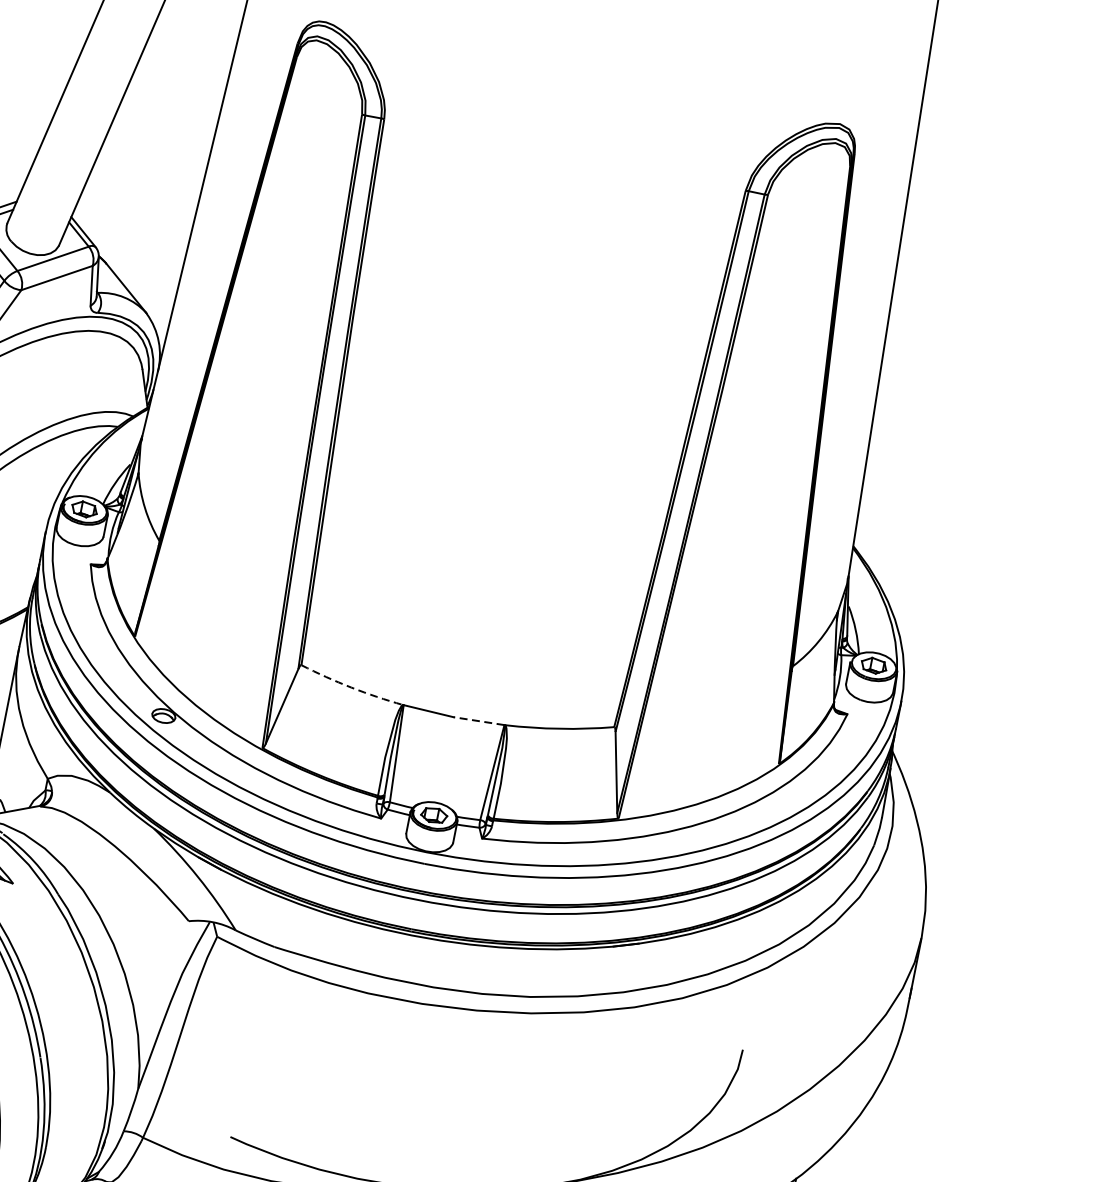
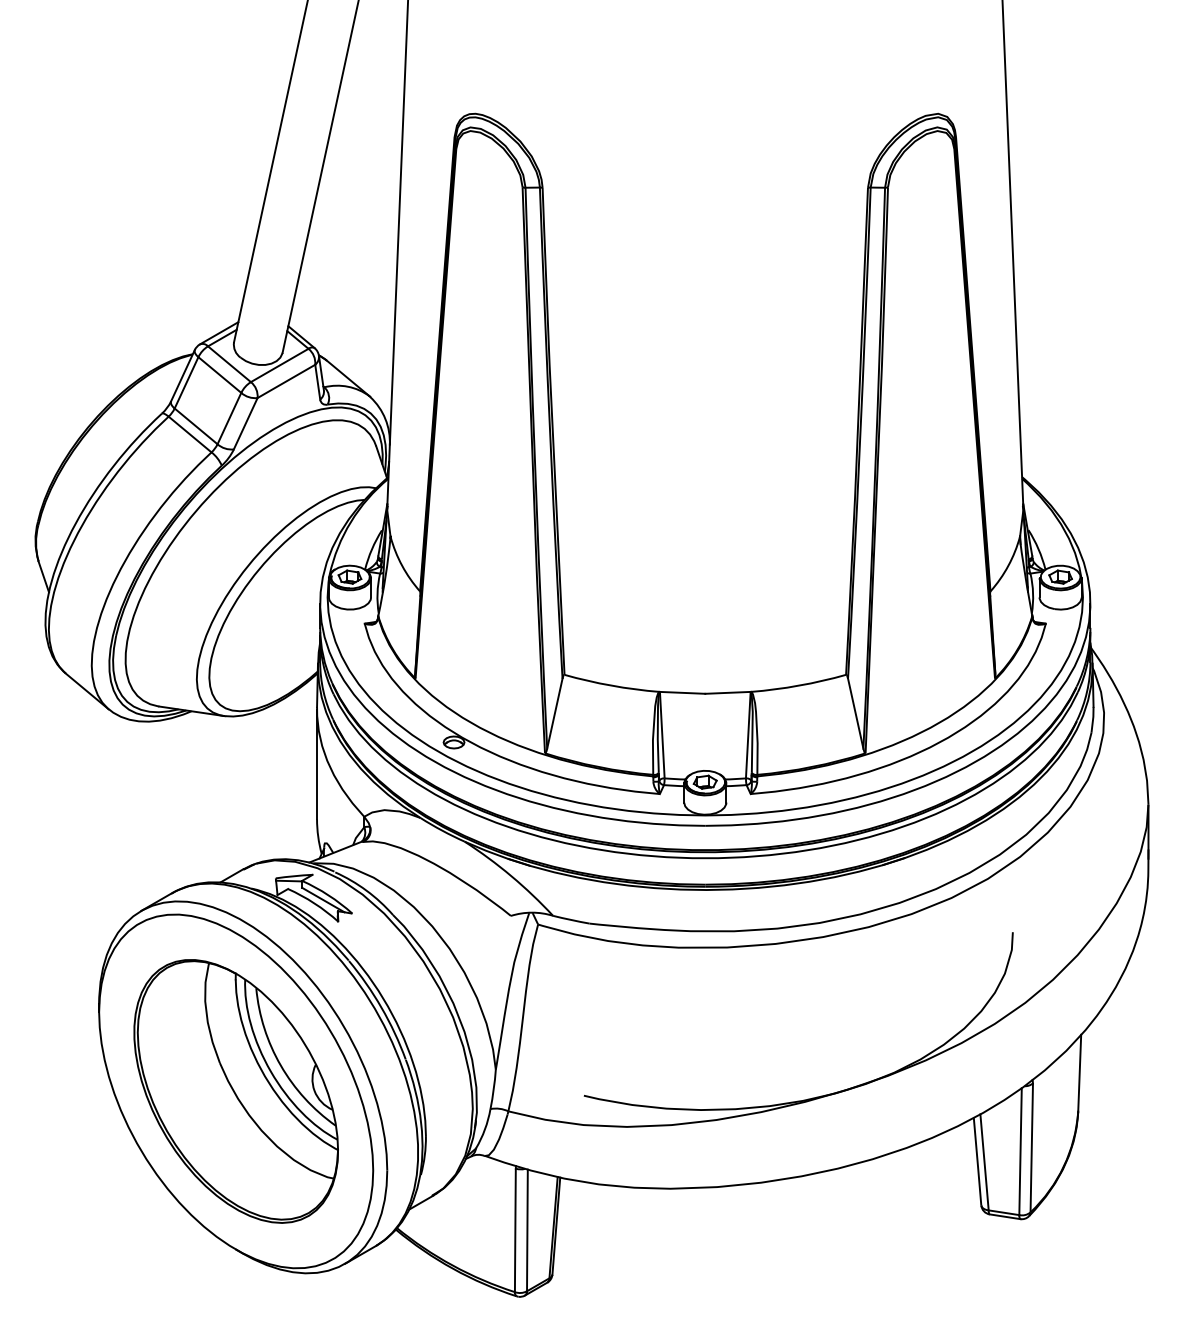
arc: (351, 687) -> (611, 685), dashed -> solid
line: (478, 720) -> (727, 692), dashed -> solid

